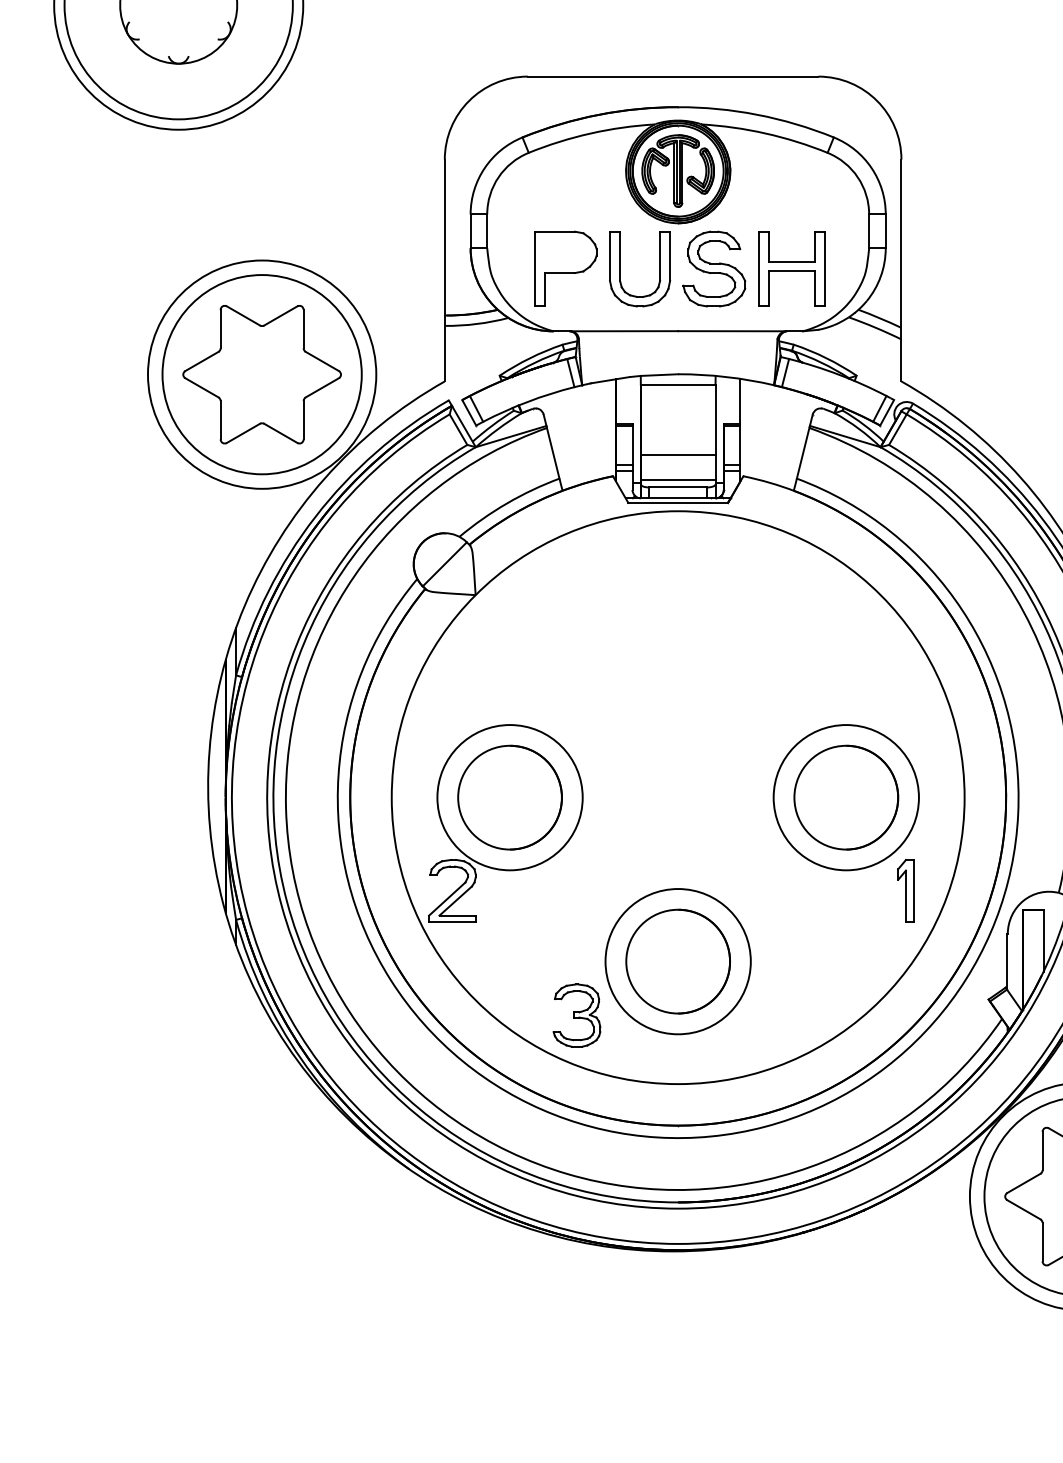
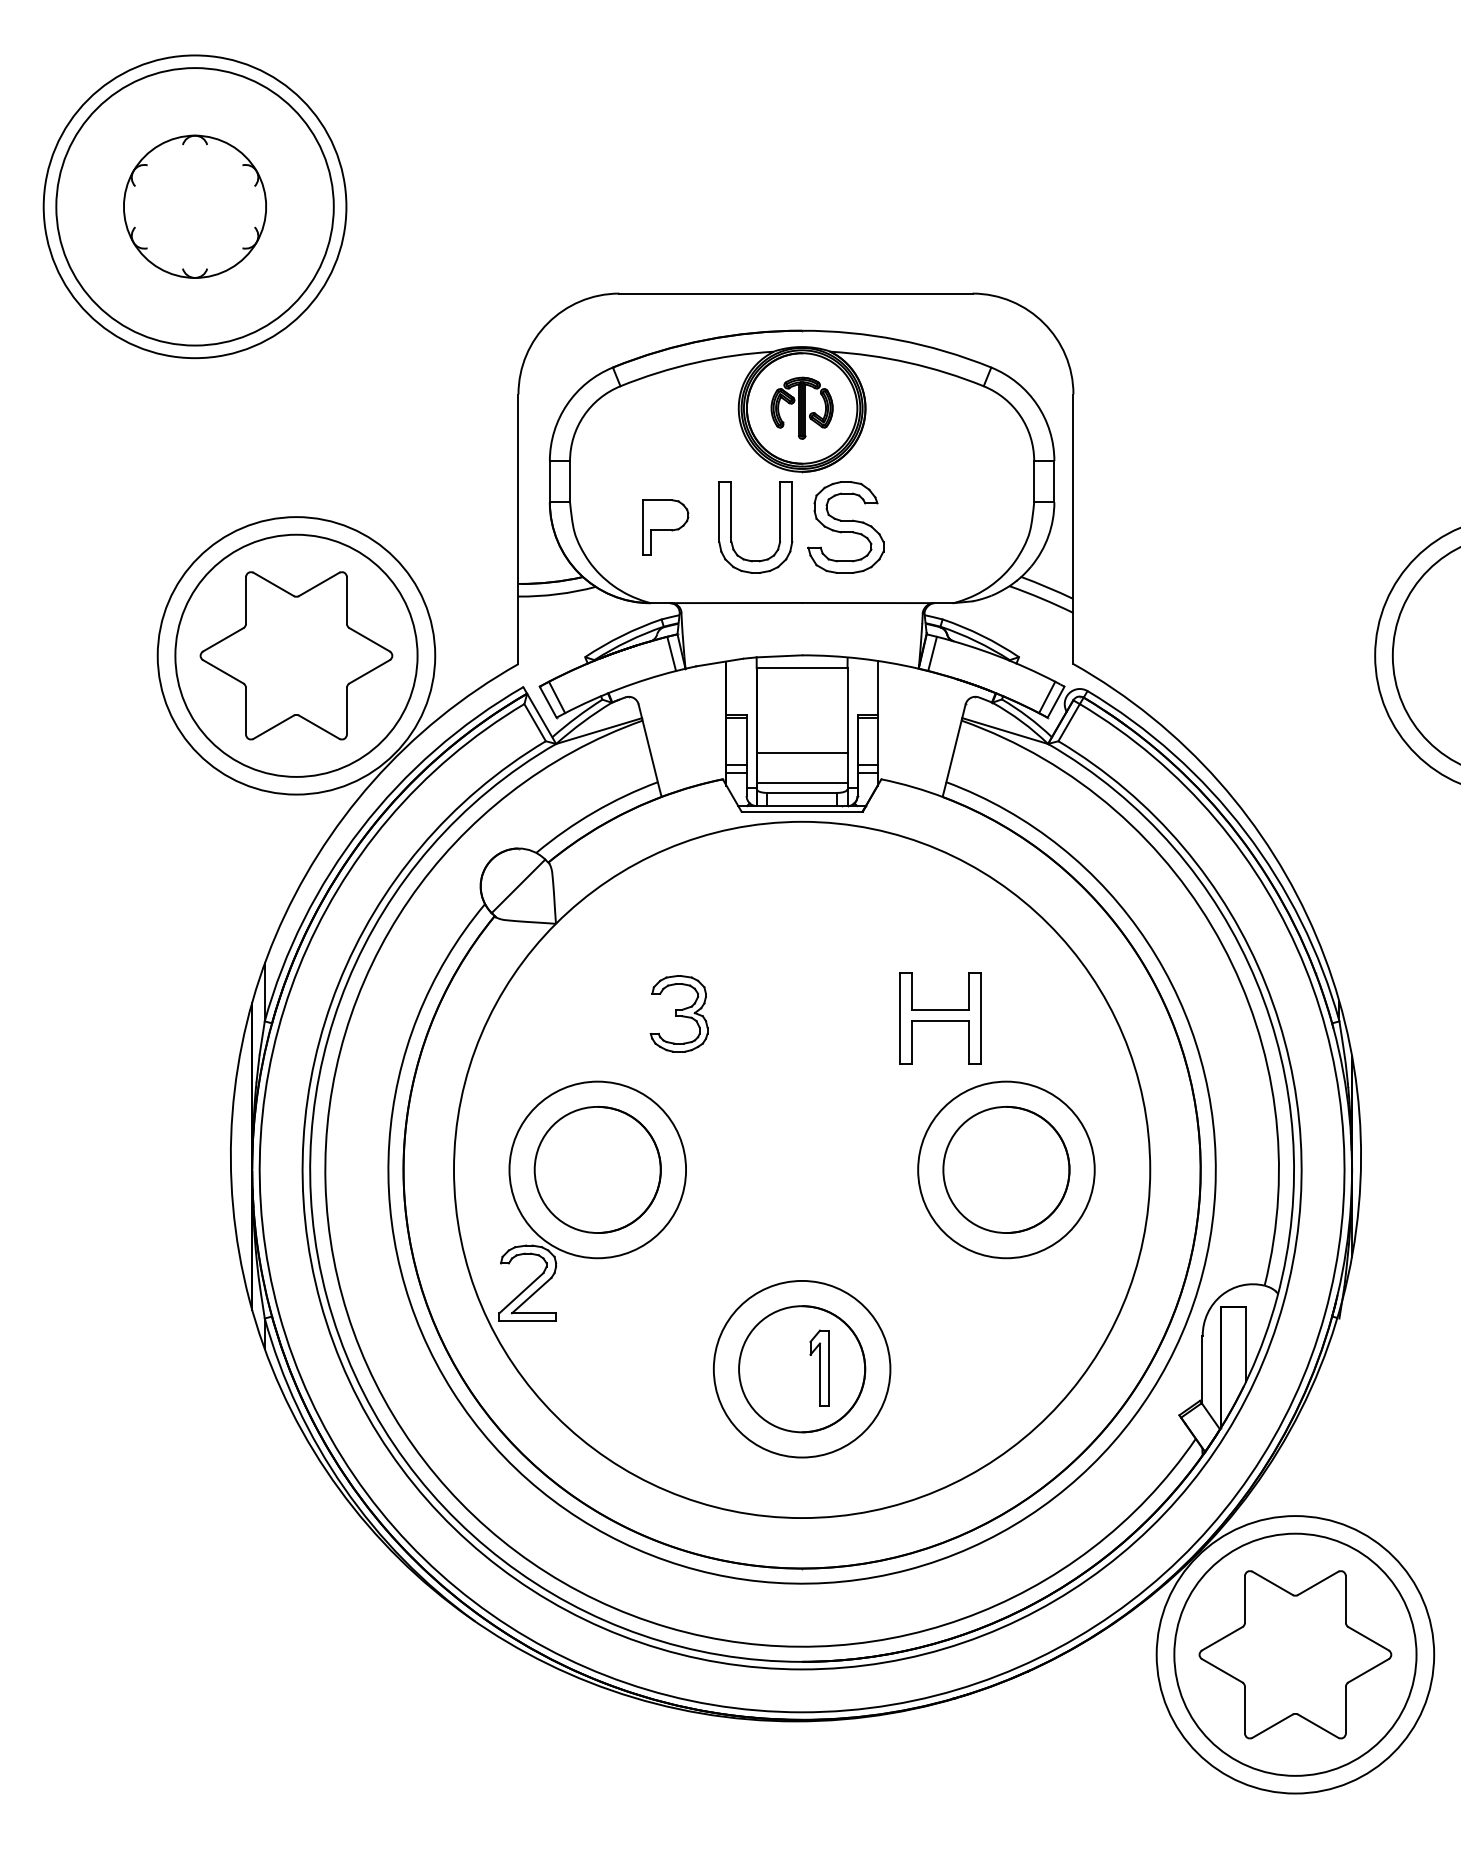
part: (677, 170) -> (801, 407), size x0.7
part: (565, 269) -> (665, 527), size x0.6
part: (792, 269) -> (940, 1018), moved
part: (905, 890) -> (819, 1367), moved
part: (576, 1015) -> (678, 1013), moved

